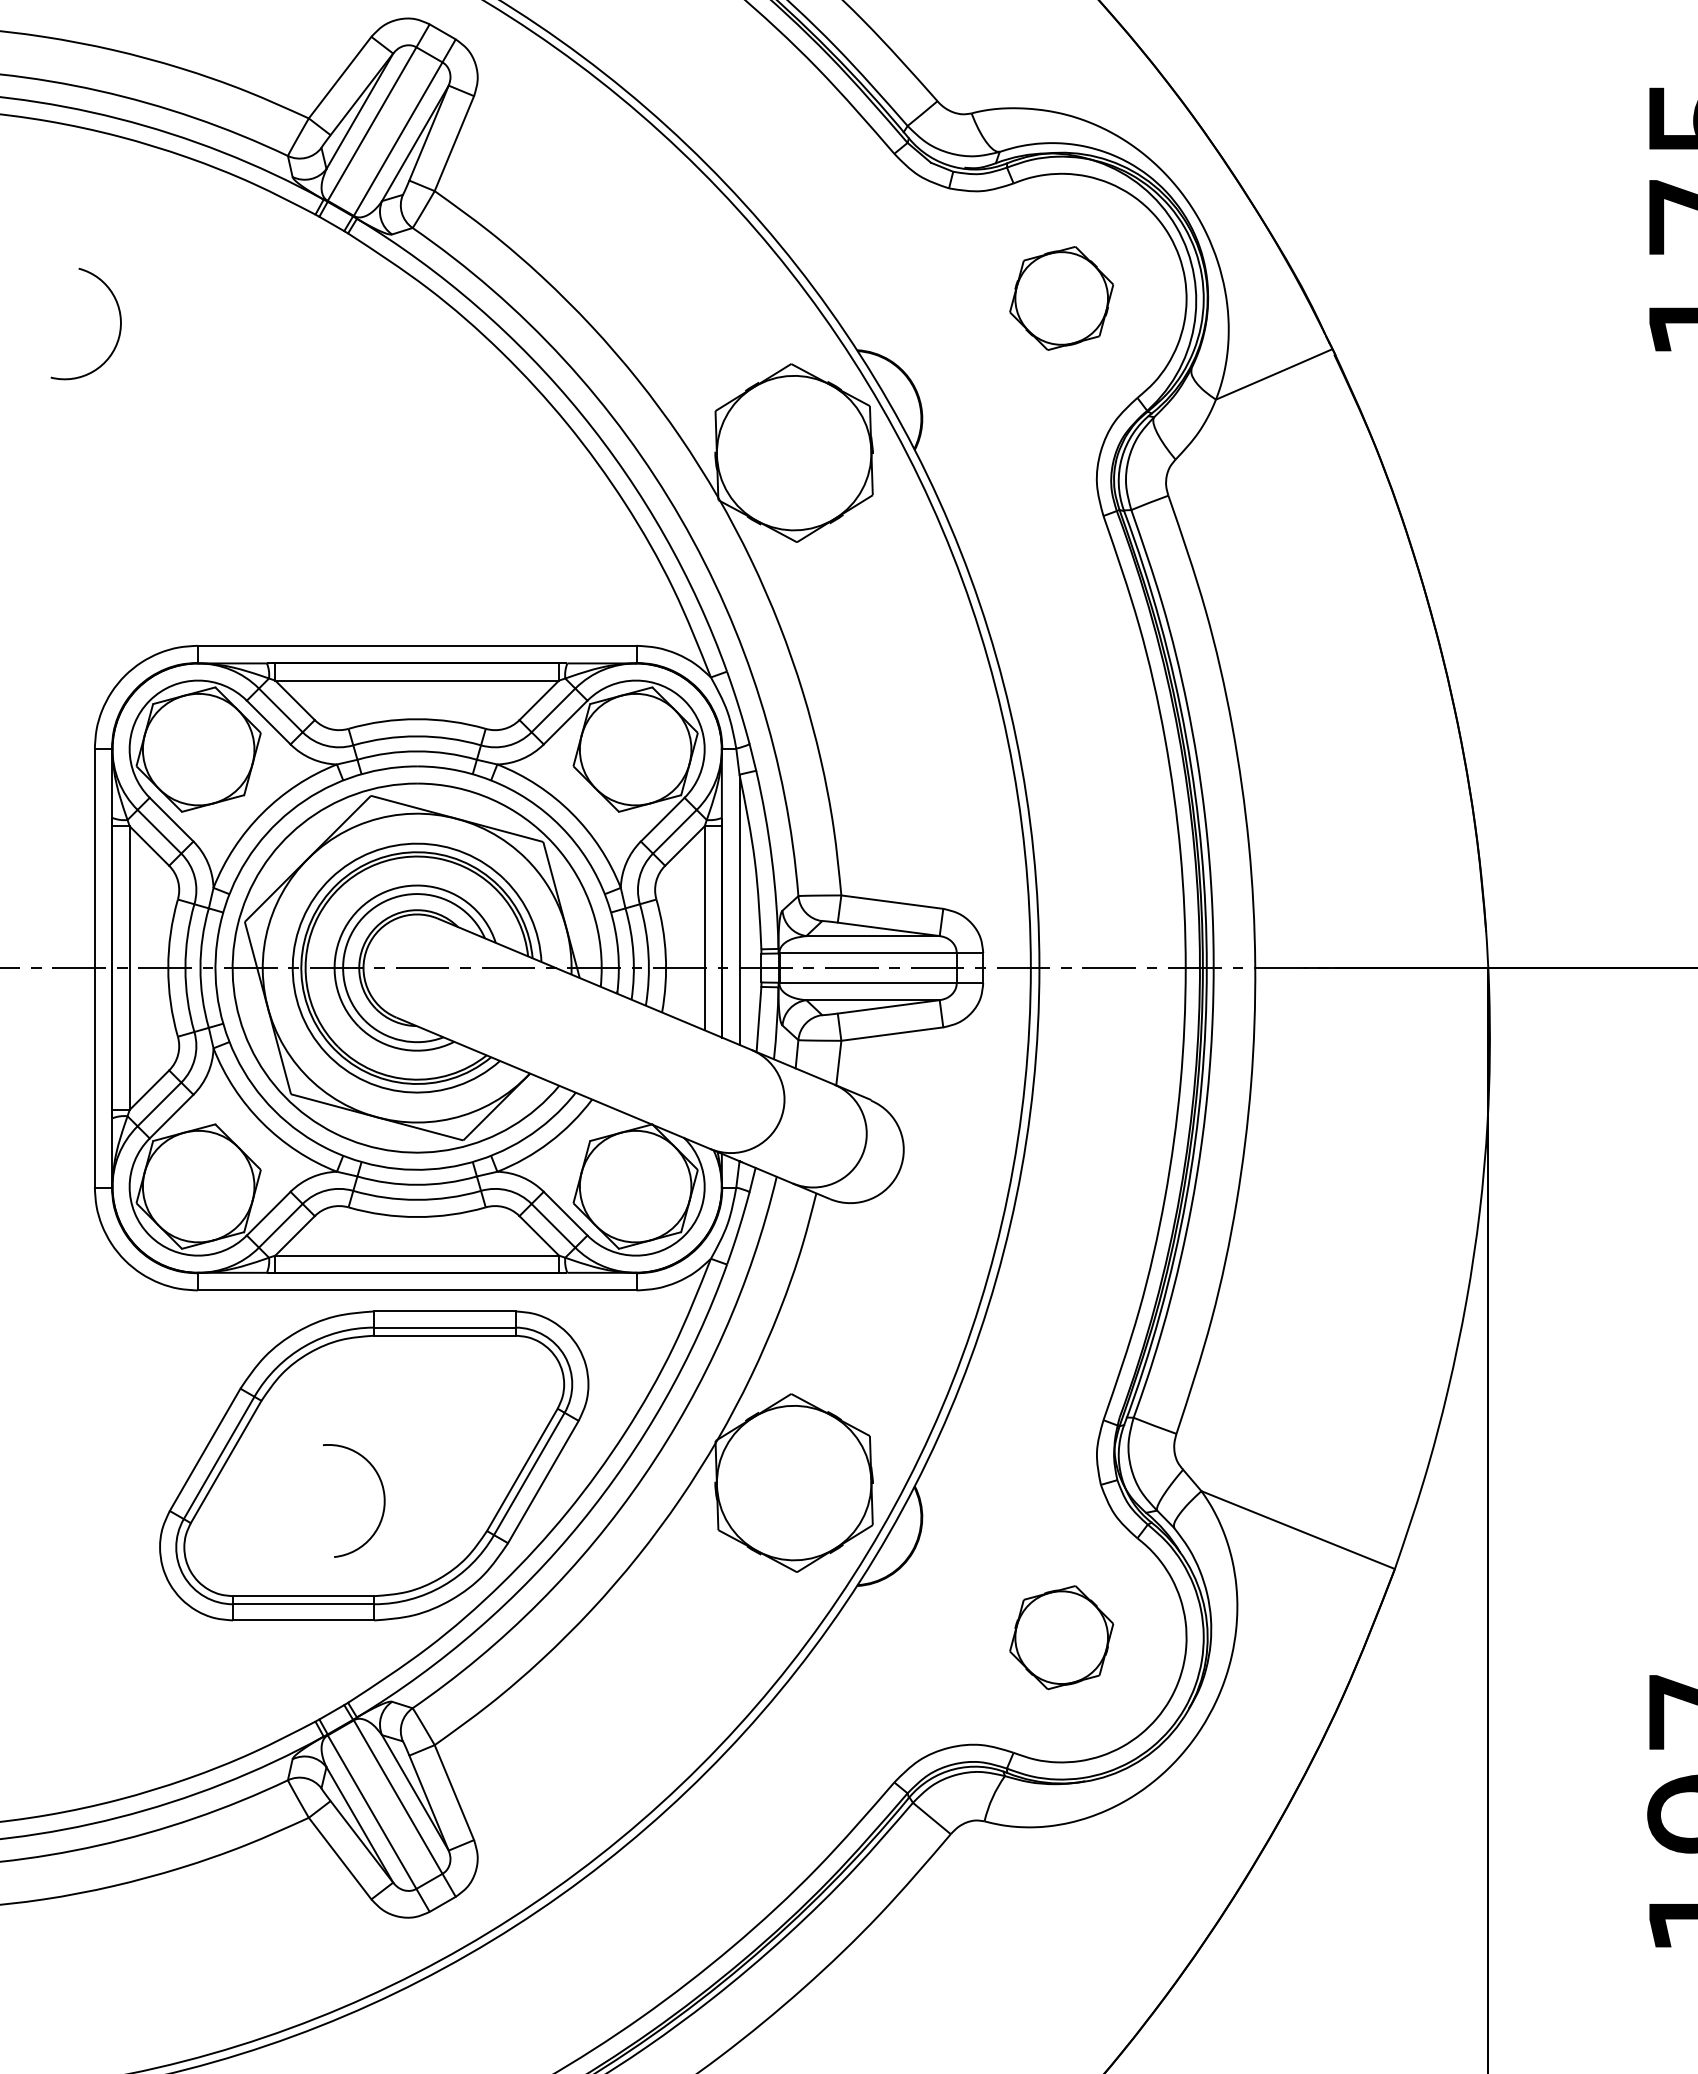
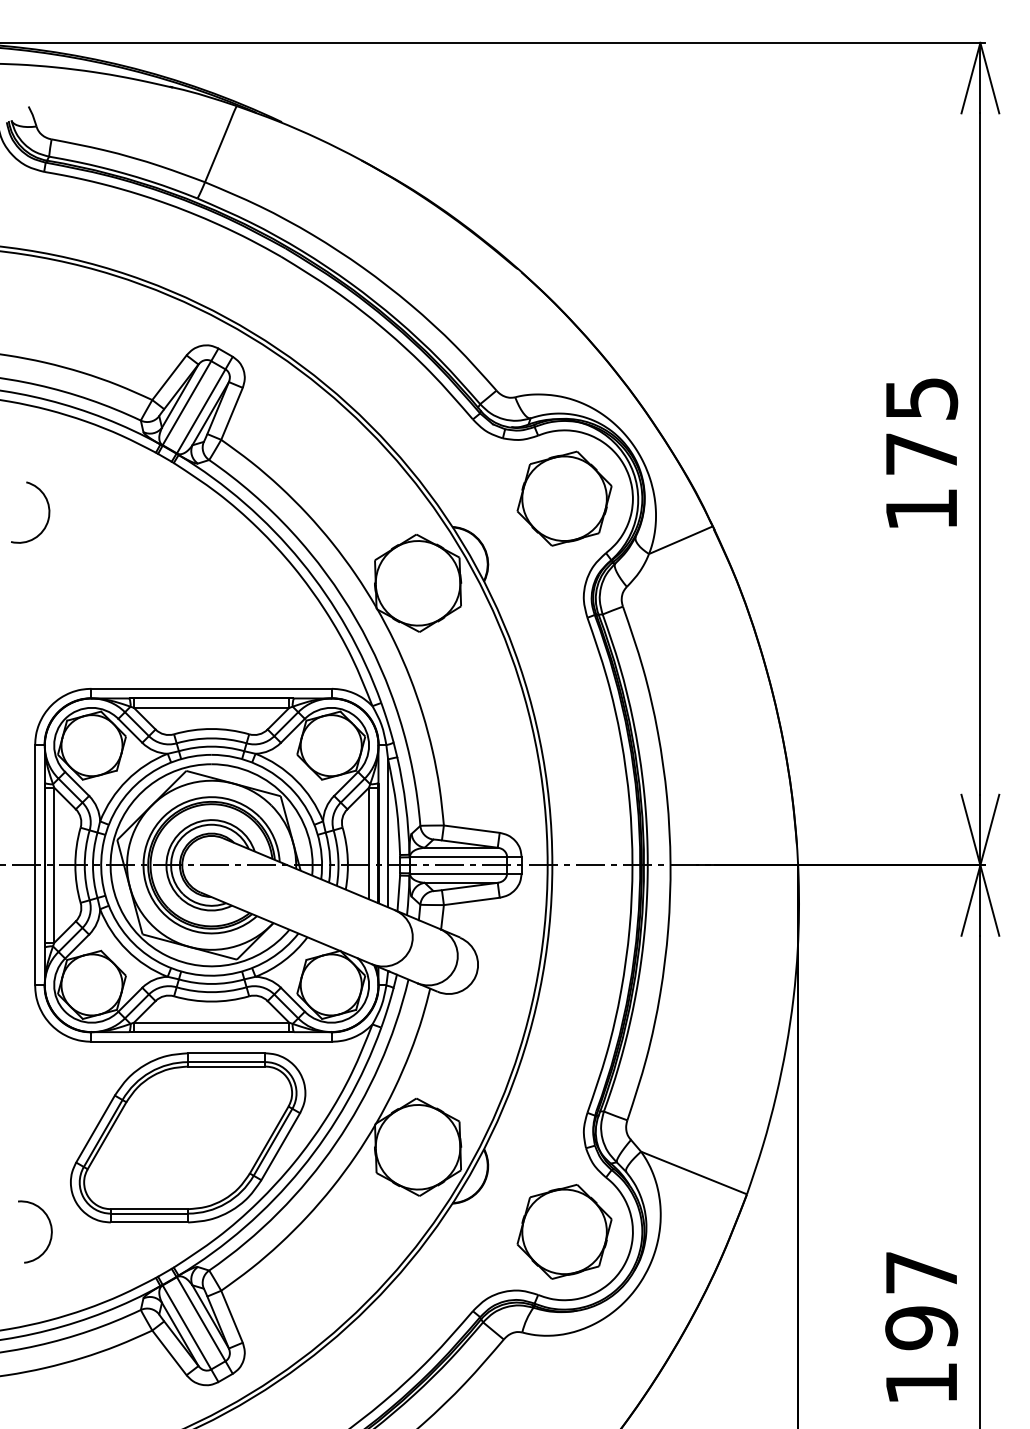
part: (1061, 298) -> (564, 498), size x1.67
arc: (382, 1498) -> (50, 1230), moved
part: (1061, 1636) -> (564, 1231), size x1.67

